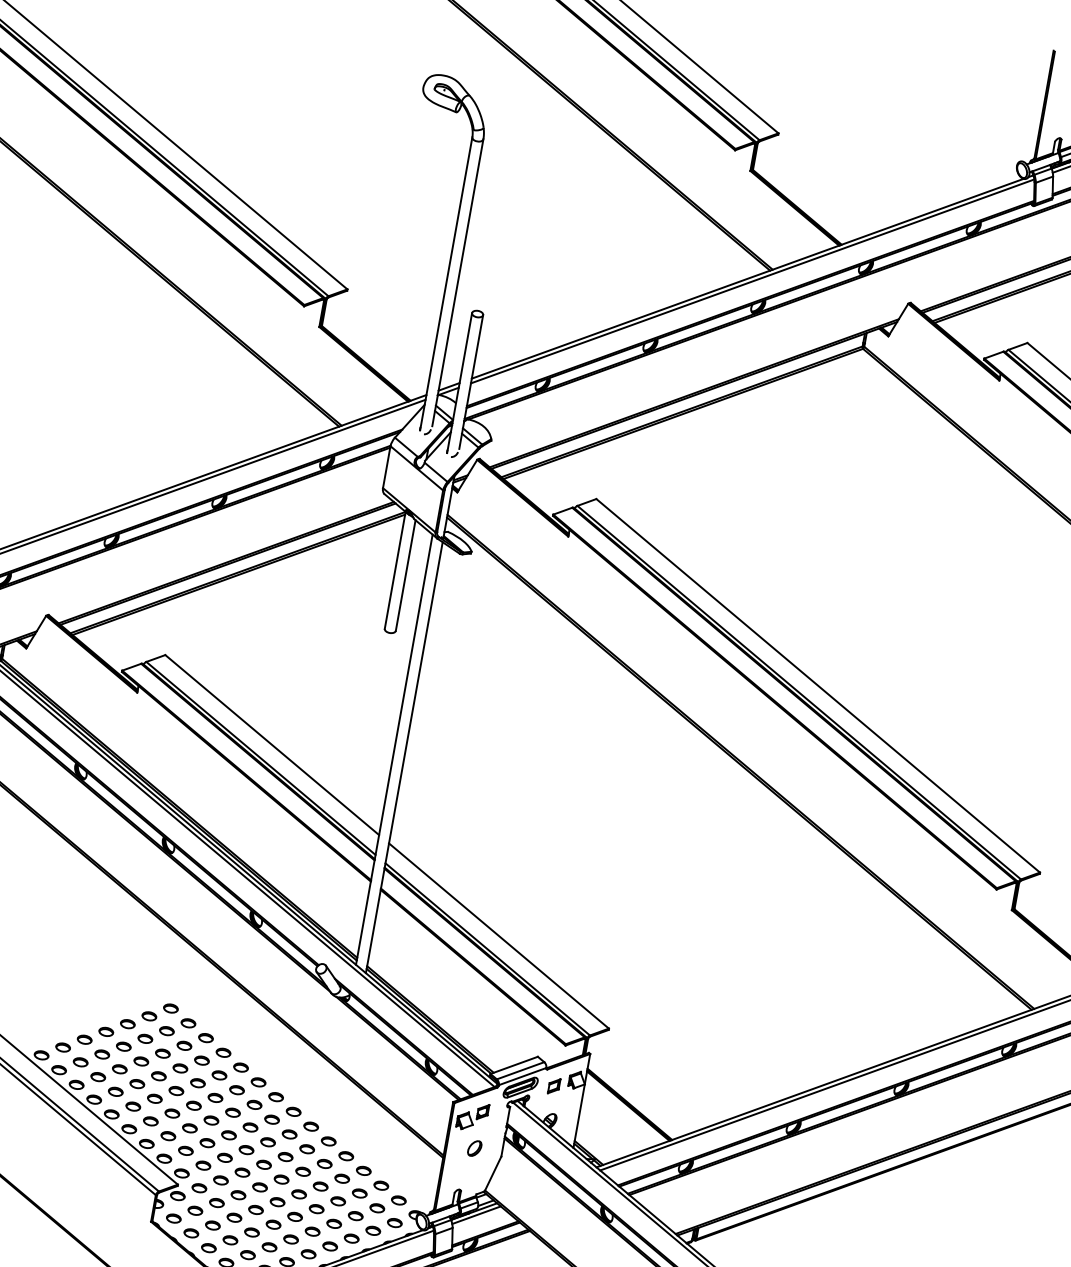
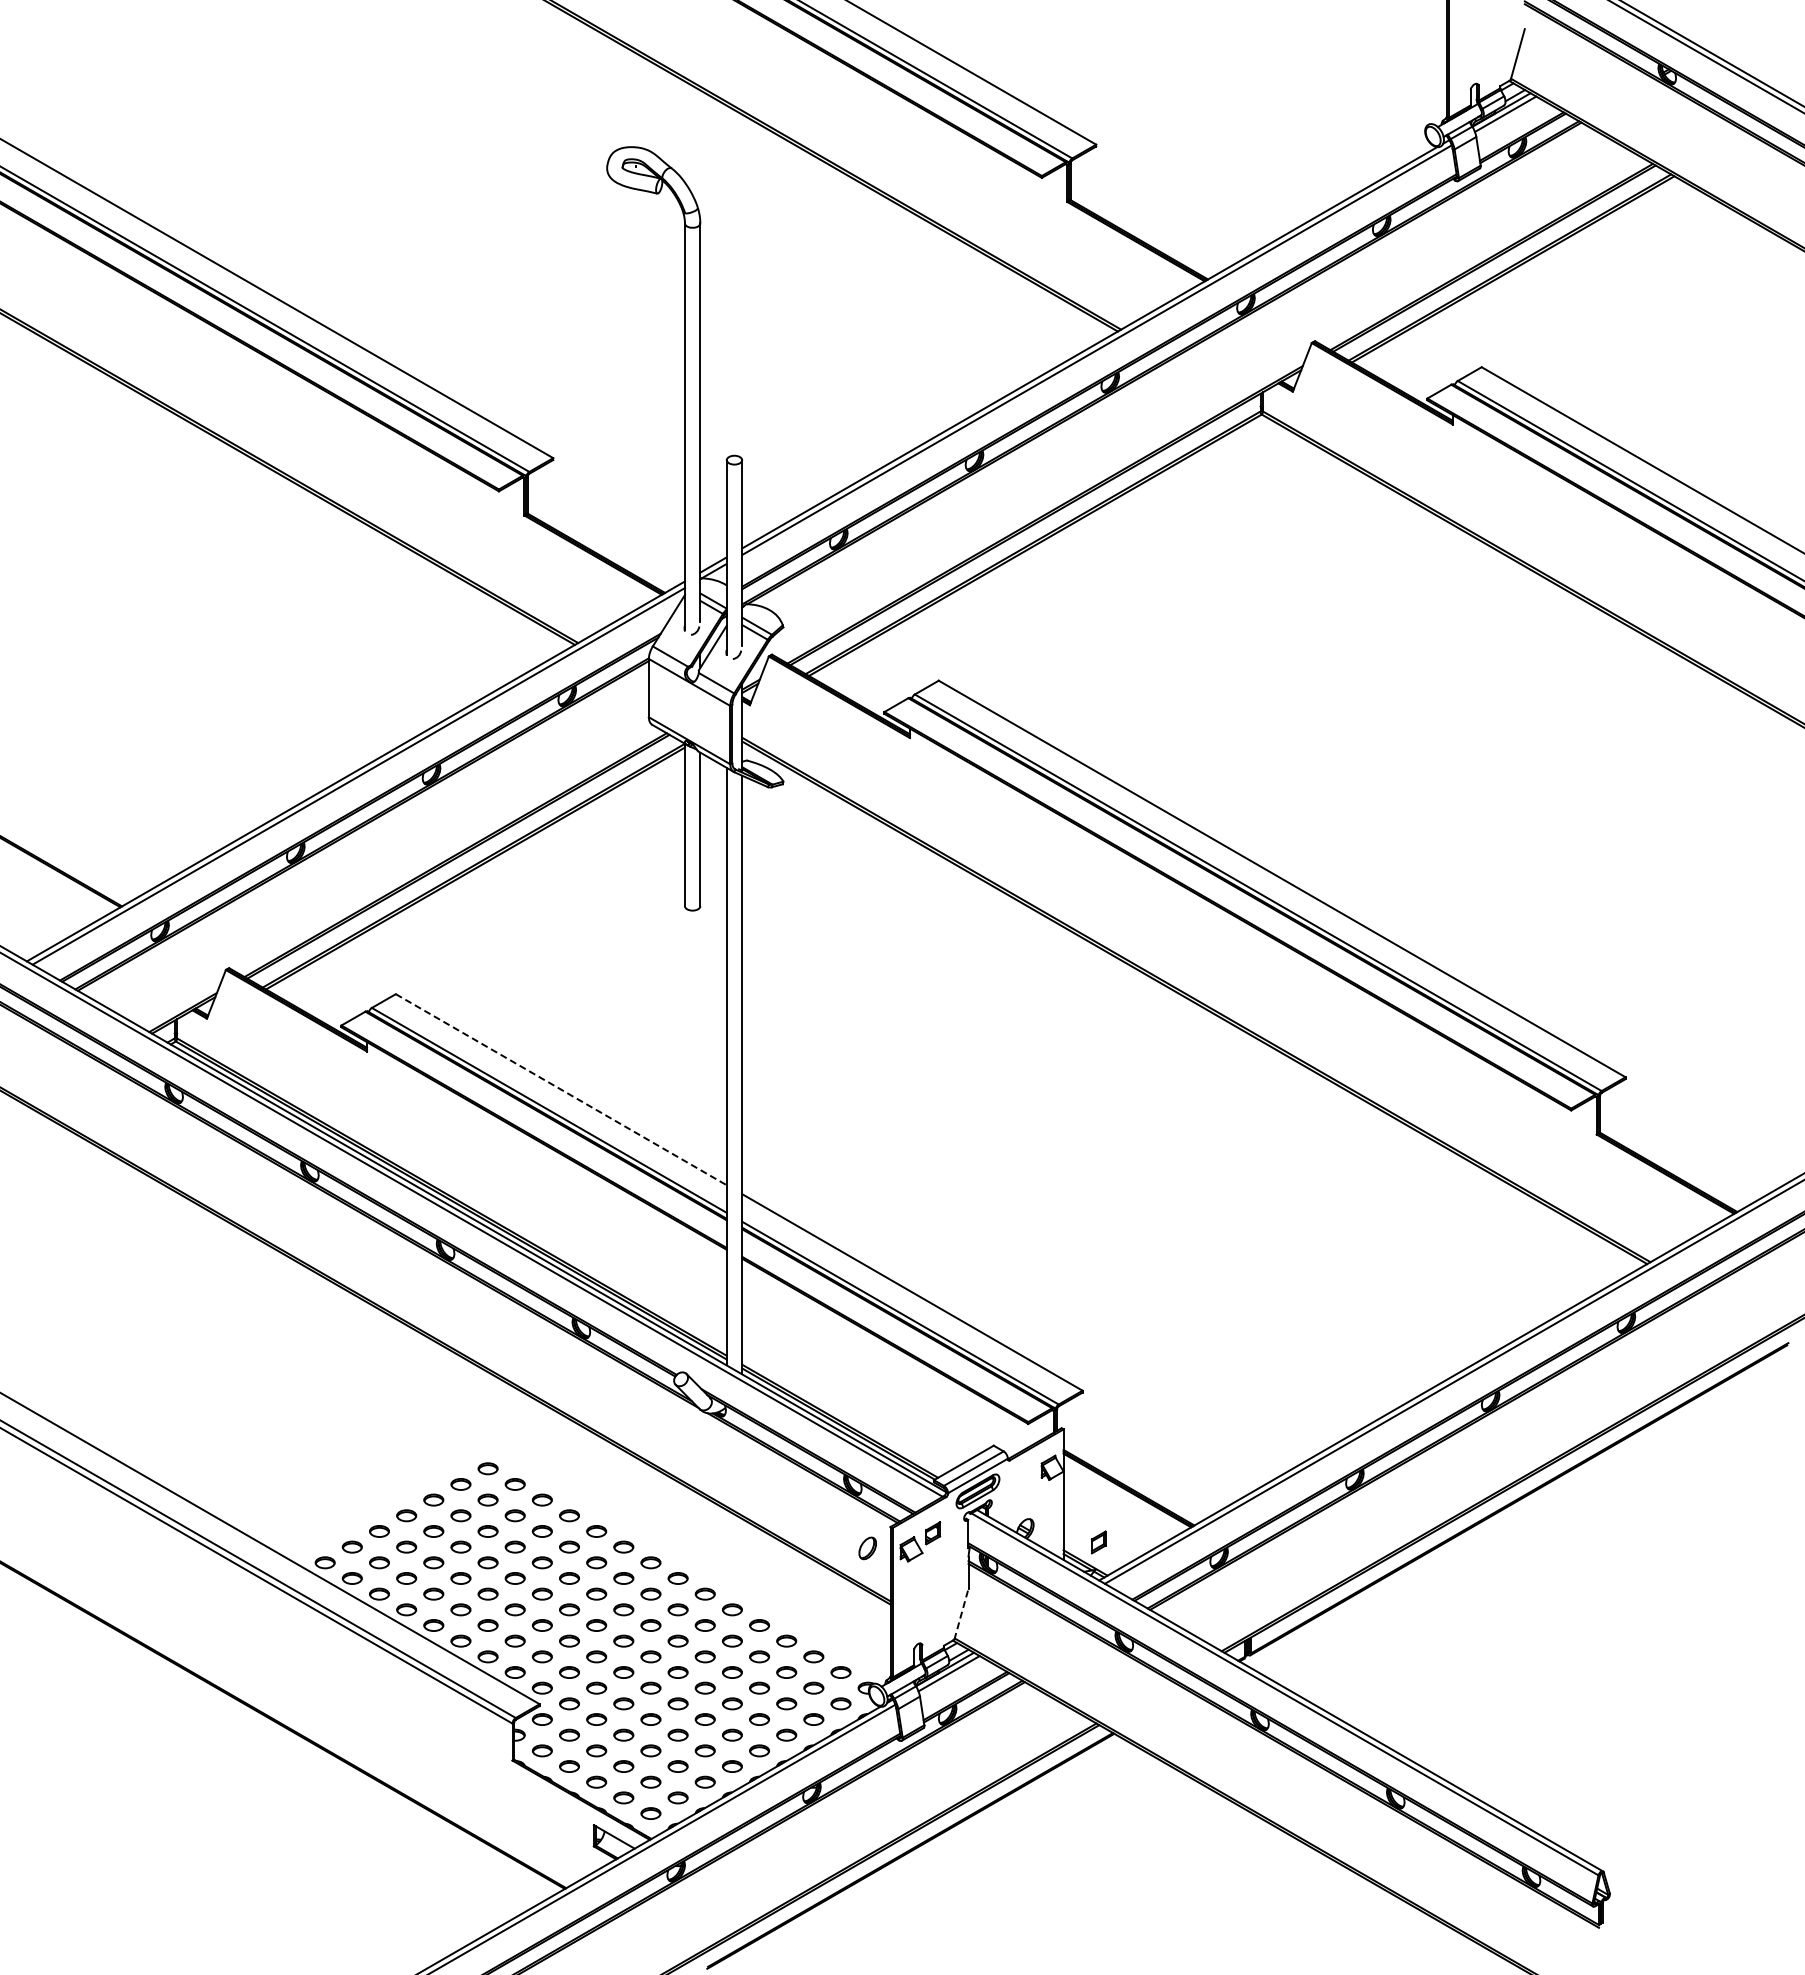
line: (272, 744) -> (561, 1089), solid -> dashed
part: (554, 1086) -> (1098, 1542), moved
part: (474, 1148) -> (867, 1548), moved
line: (493, 1173) -> (961, 1613), solid -> dashed

